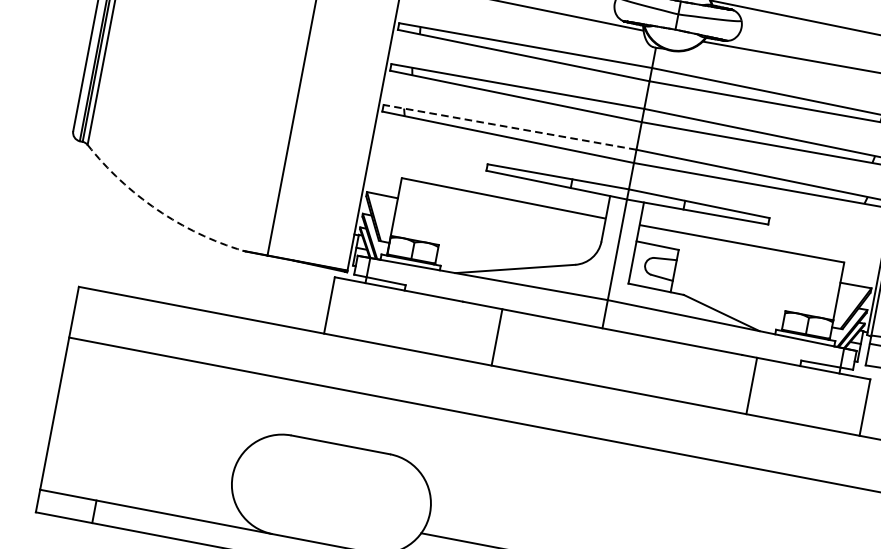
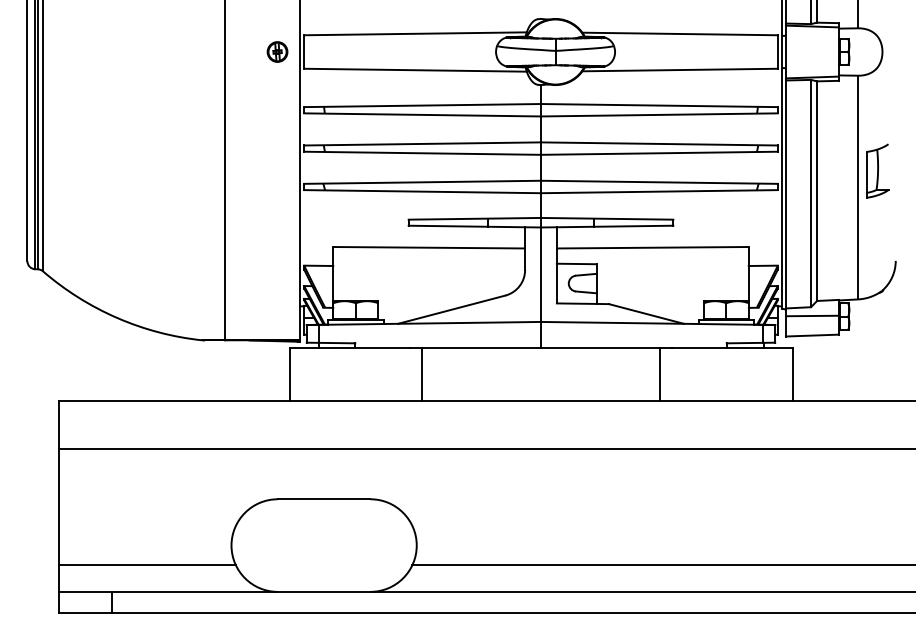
line: (509, 127) -> (422, 182), dashed -> solid
arc: (157, 210) -> (117, 318), dashed -> solid
line: (497, 337) -> (422, 374), moved
line: (752, 385) -> (660, 374), moved
line: (139, 479) -> (147, 565), added

